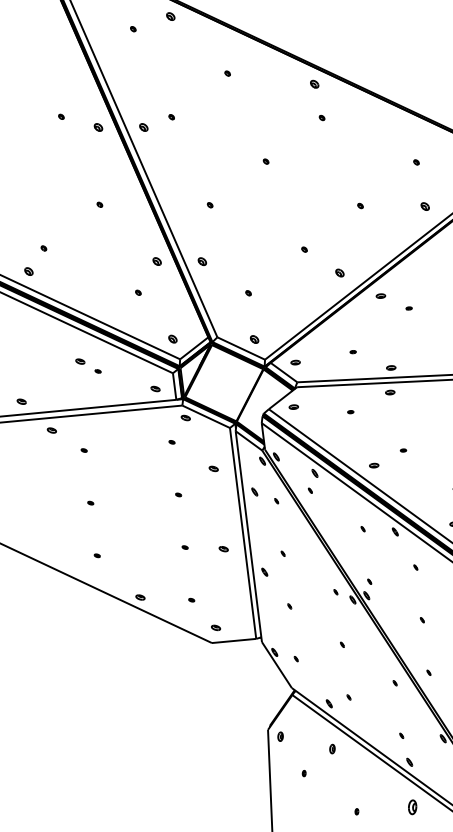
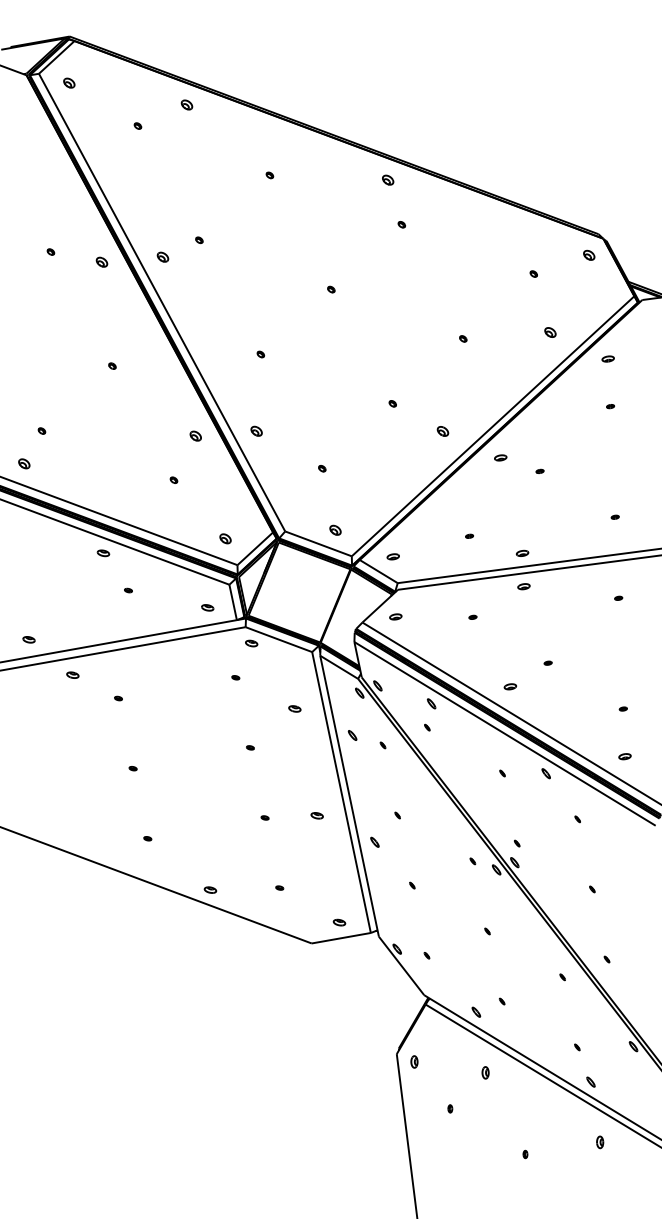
part: (80, 361) -> (103, 553), moved
part: (216, 627) -> (339, 922), moved
part: (413, 807) -> (600, 1142), size x0.62

